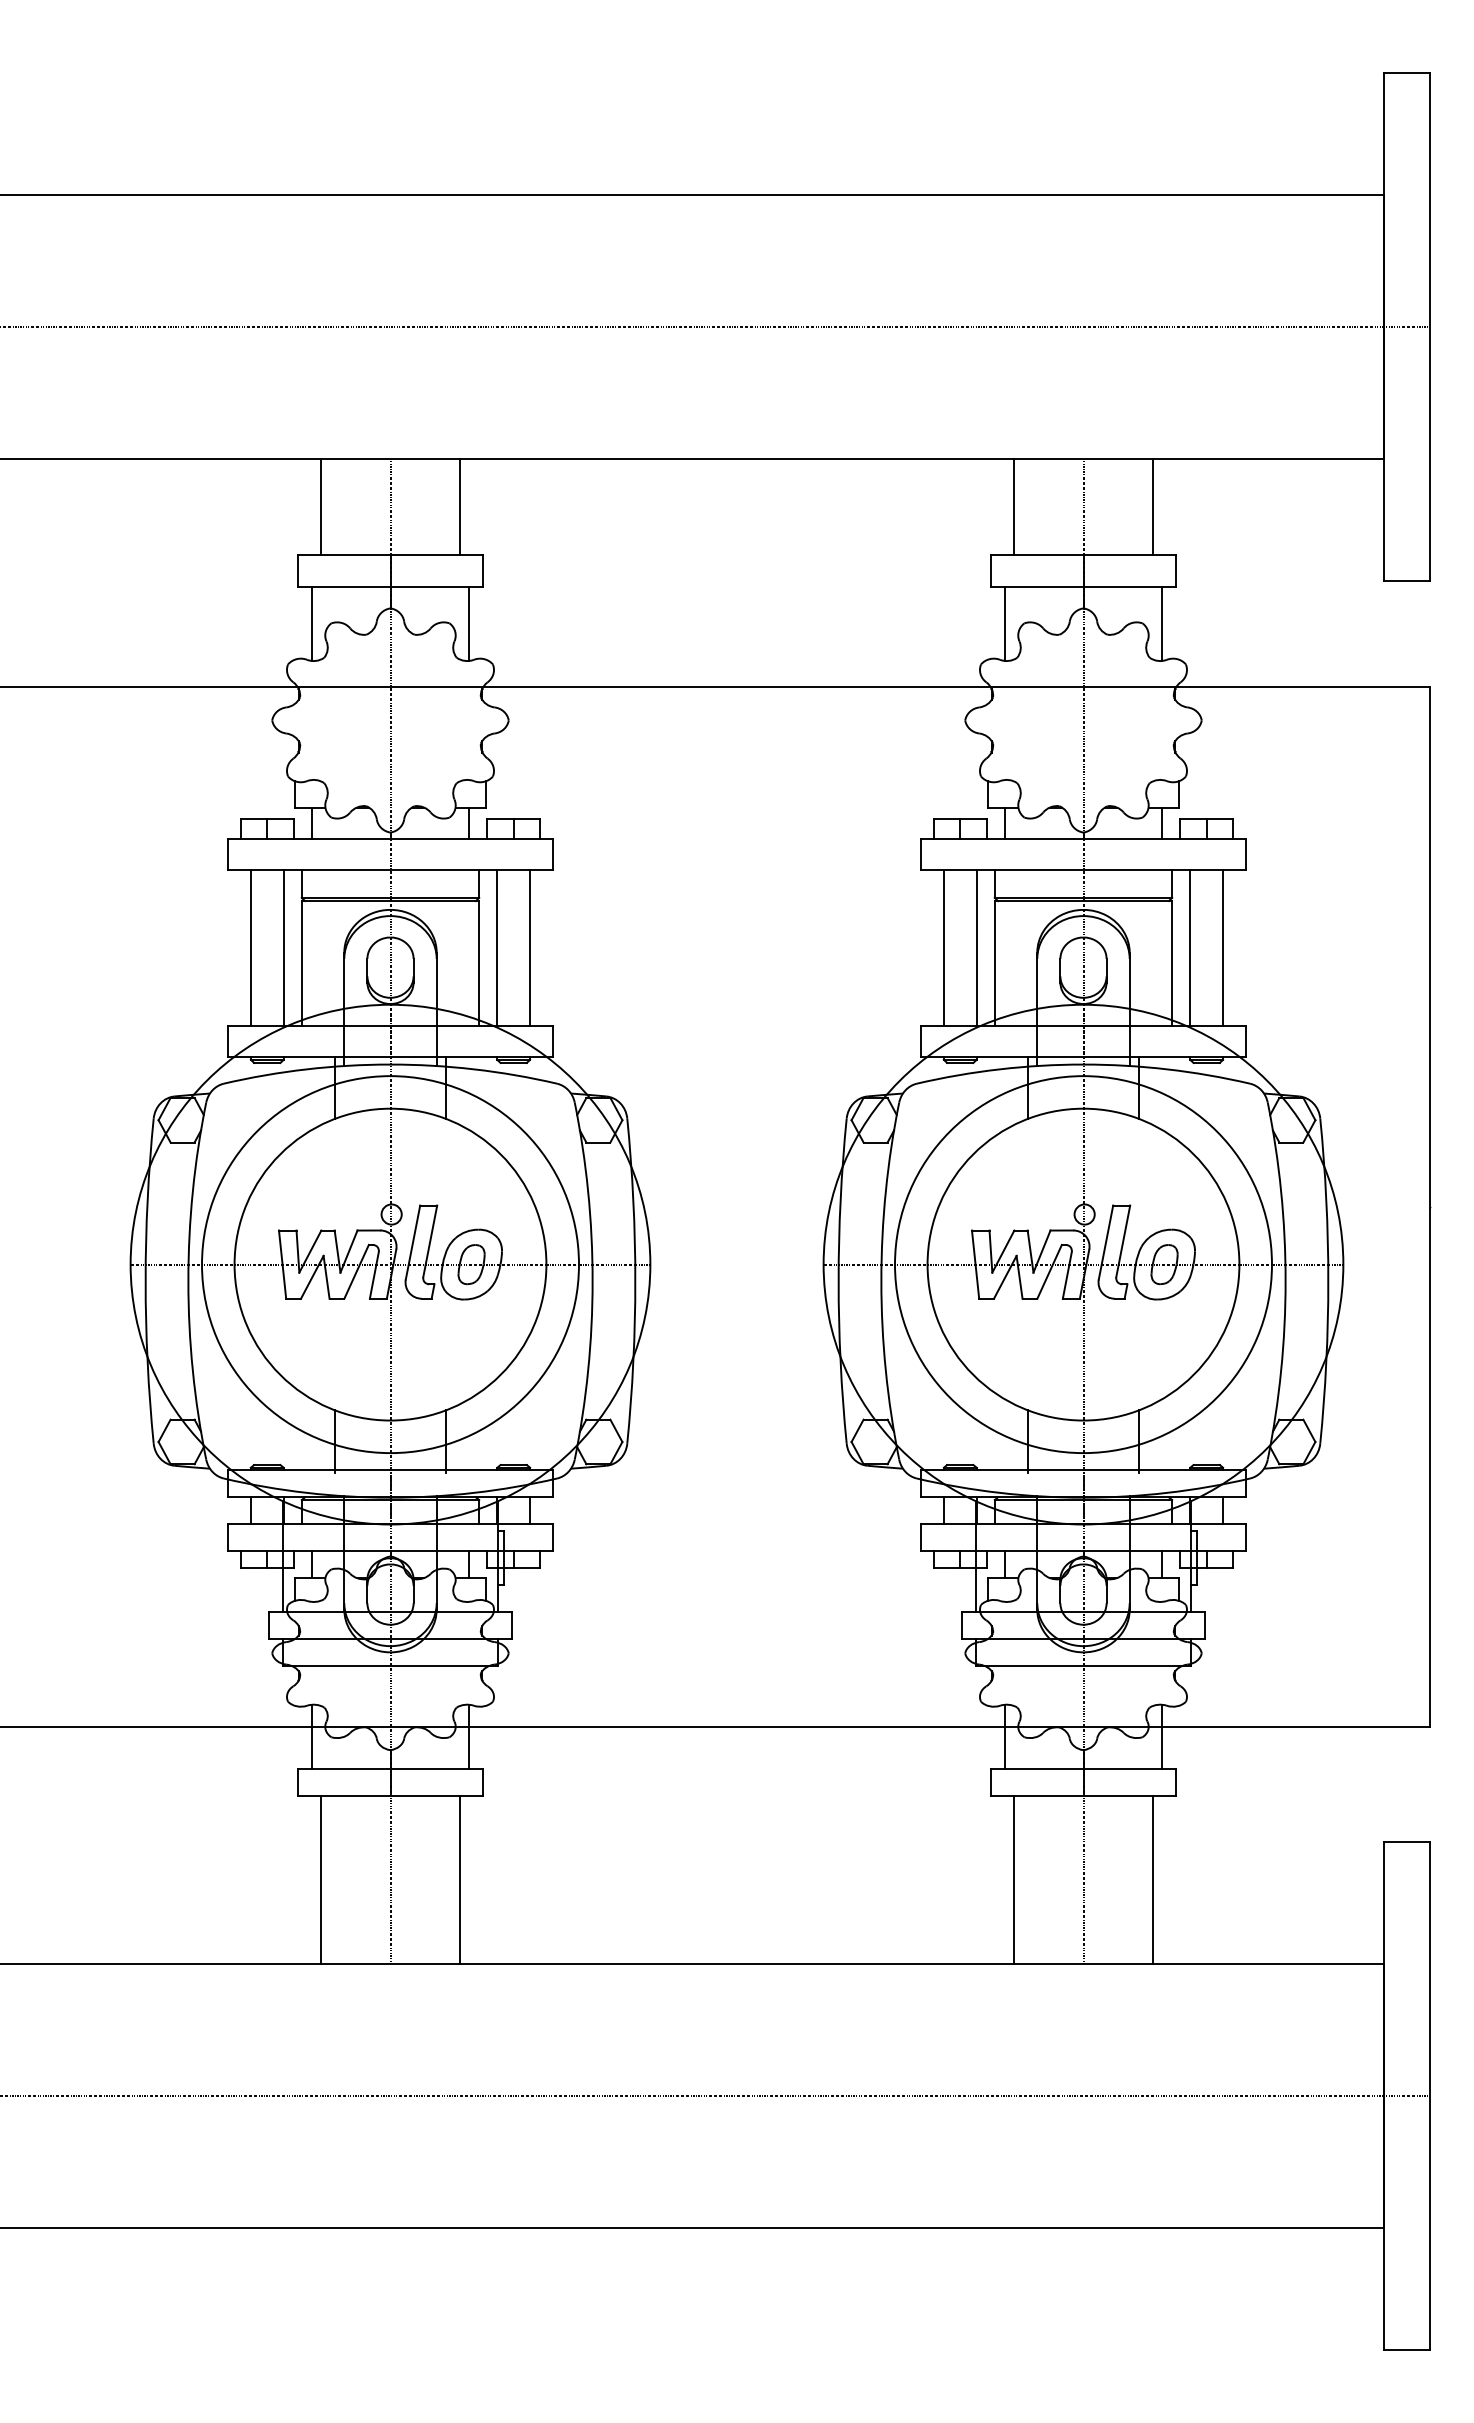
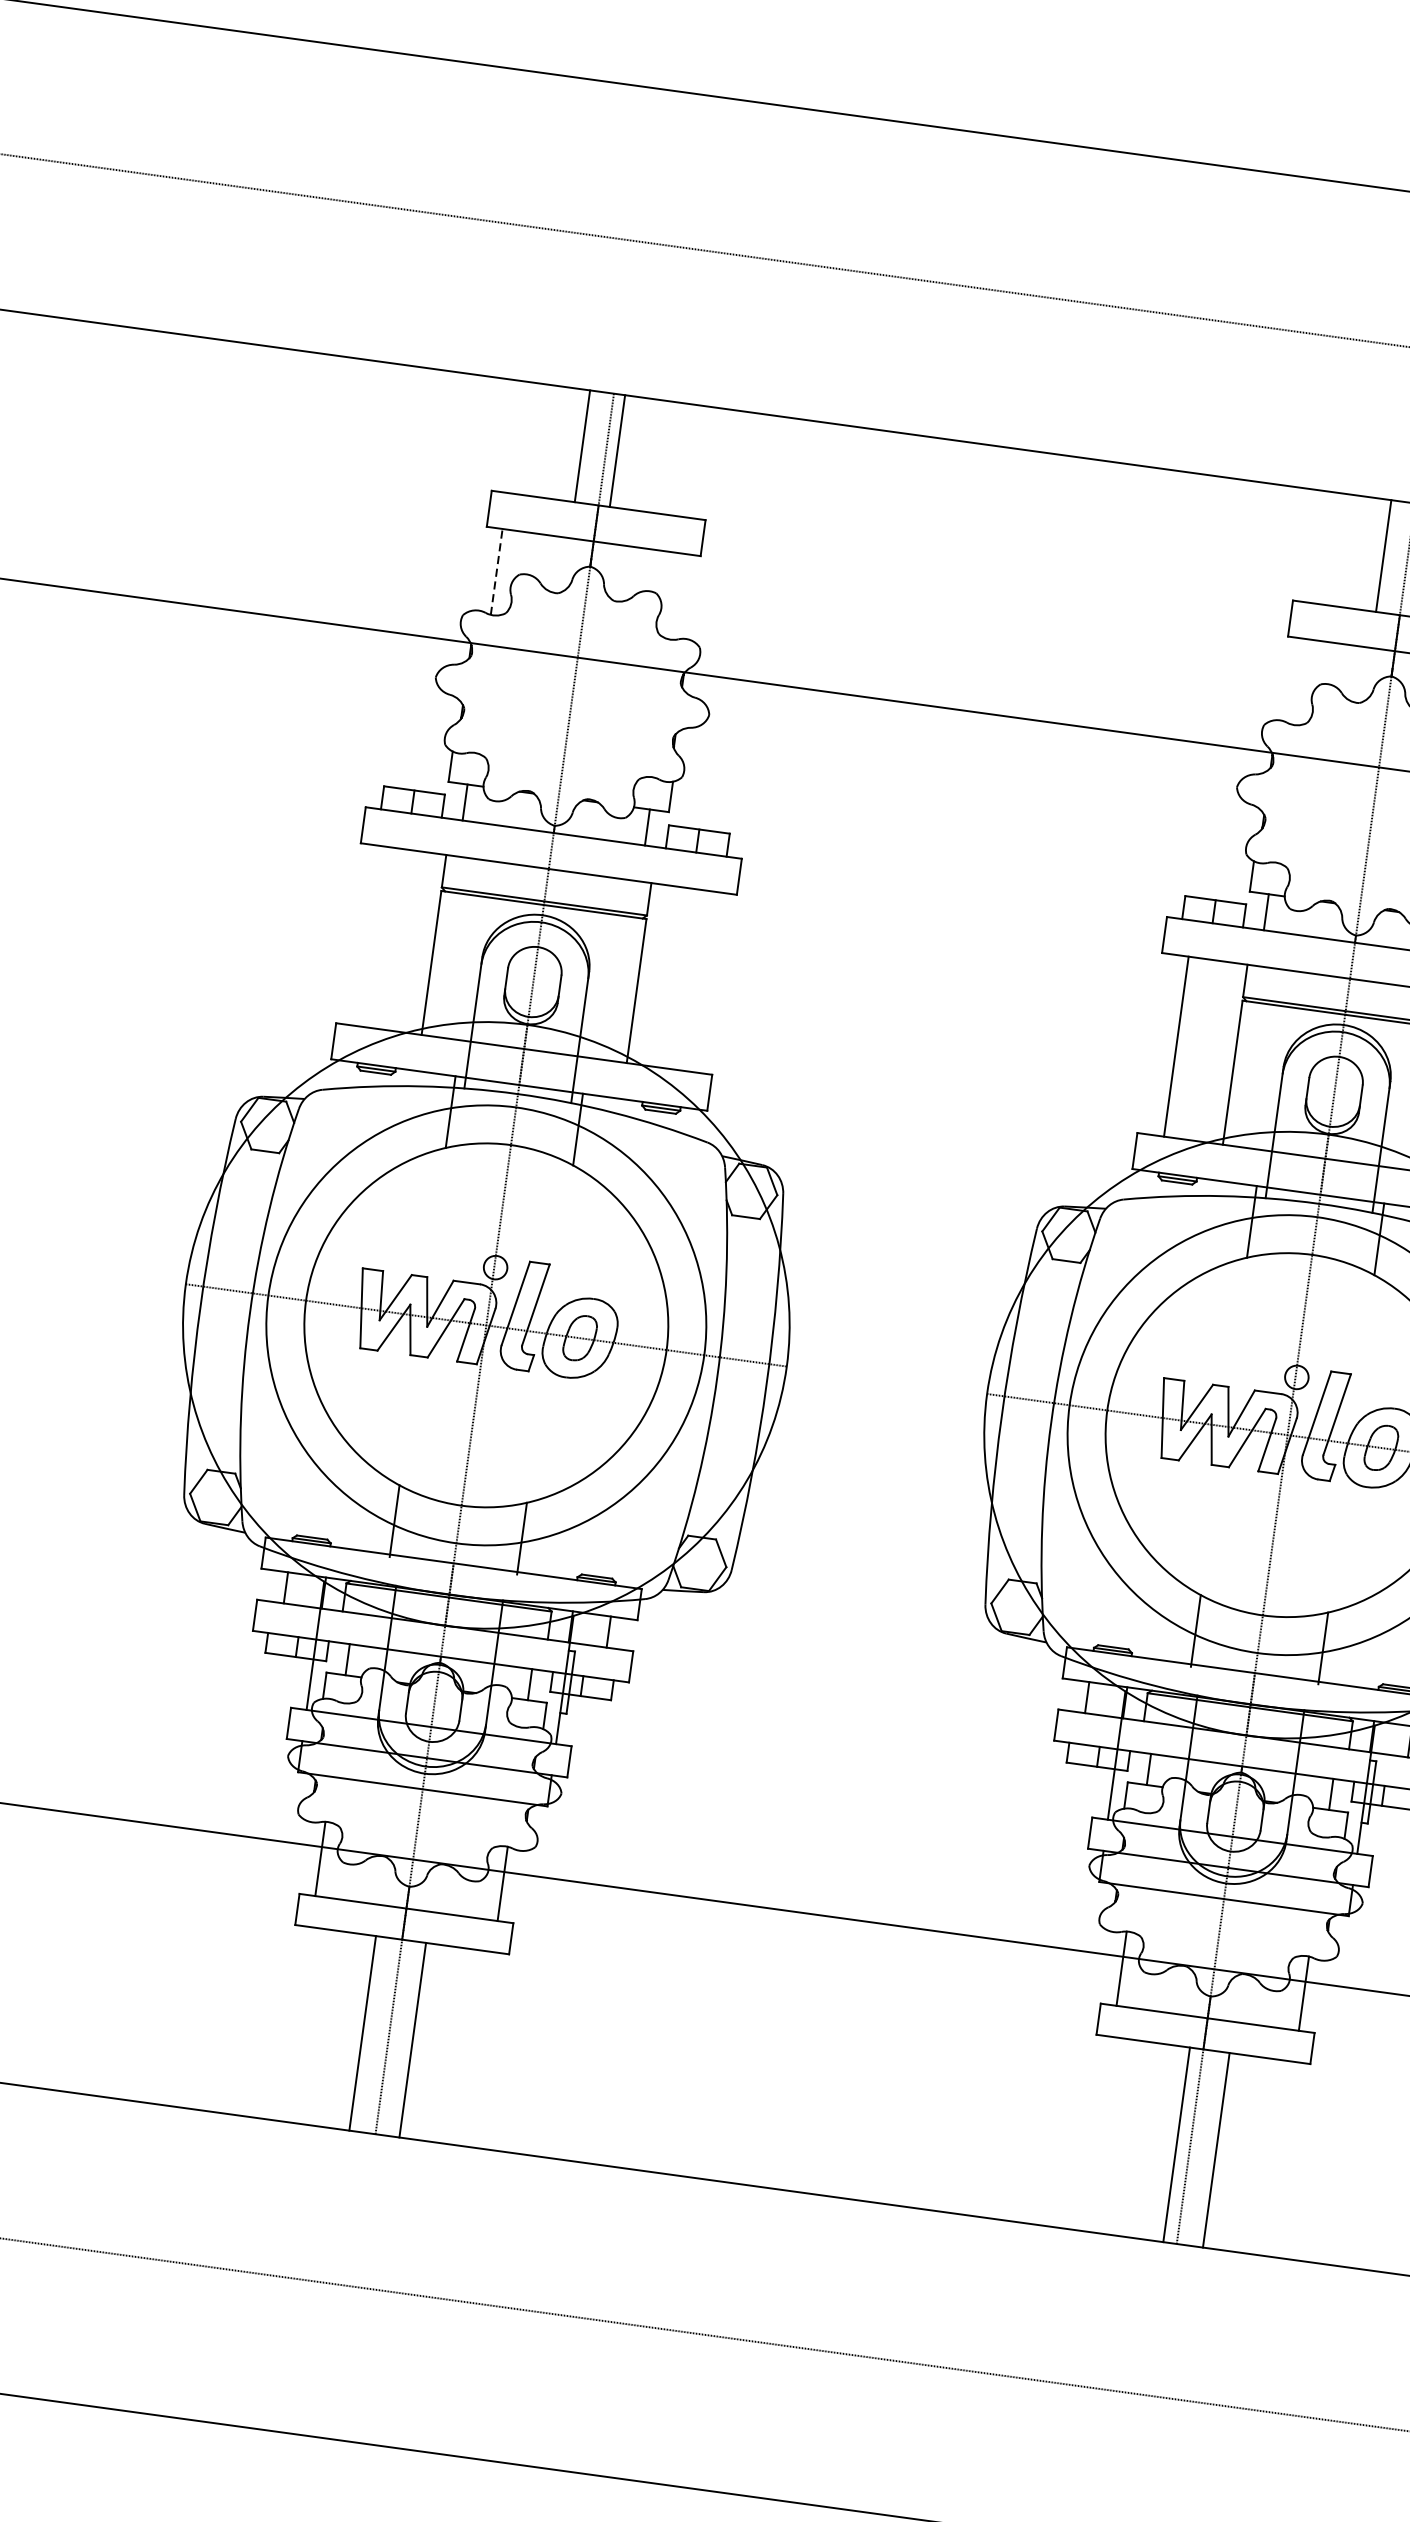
line: (320, 506) -> (582, 445), moved
line: (460, 506) -> (617, 450), moved
line: (1013, 506) -> (1383, 555), moved
line: (311, 623) -> (496, 571), solid -> dashed
line: (469, 623) -> (679, 596), removed
line: (1004, 623) -> (1297, 681), removed
line: (250, 947) -> (374, 936), removed
line: (283, 947) -> (412, 941), removed
line: (497, 947) -> (660, 975), removed
line: (530, 947) -> (698, 980), removed
line: (976, 947) -> (1214, 1051), removed
line: (320, 1879) -> (362, 2032), moved
line: (460, 1879) -> (413, 2039), moved
line: (1013, 1879) -> (1176, 2144), moved
line: (1153, 1879) -> (1216, 2149), moved

